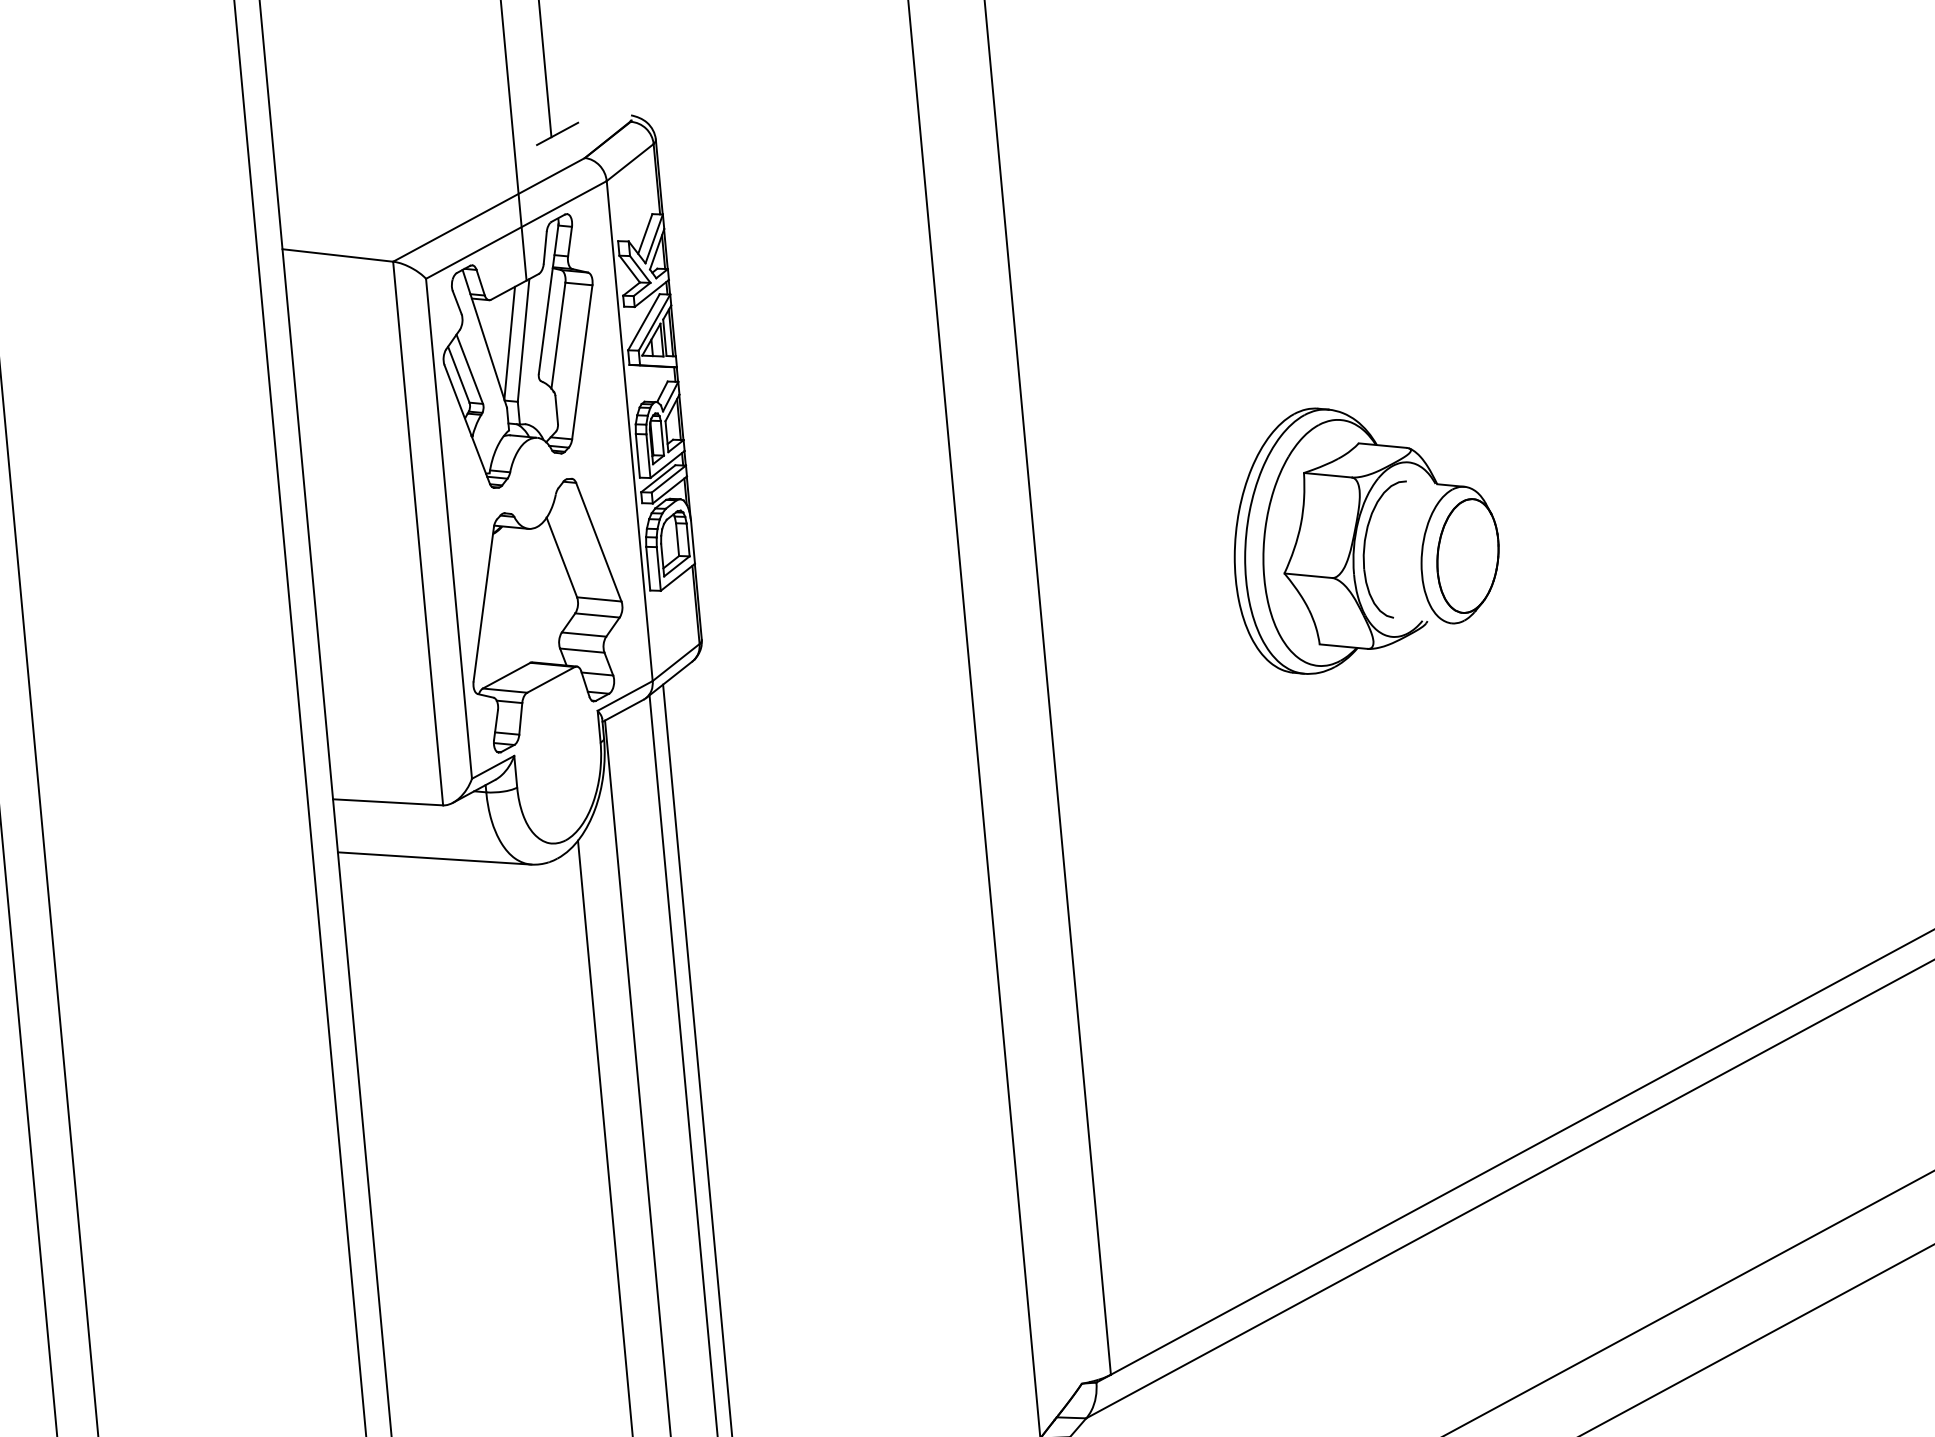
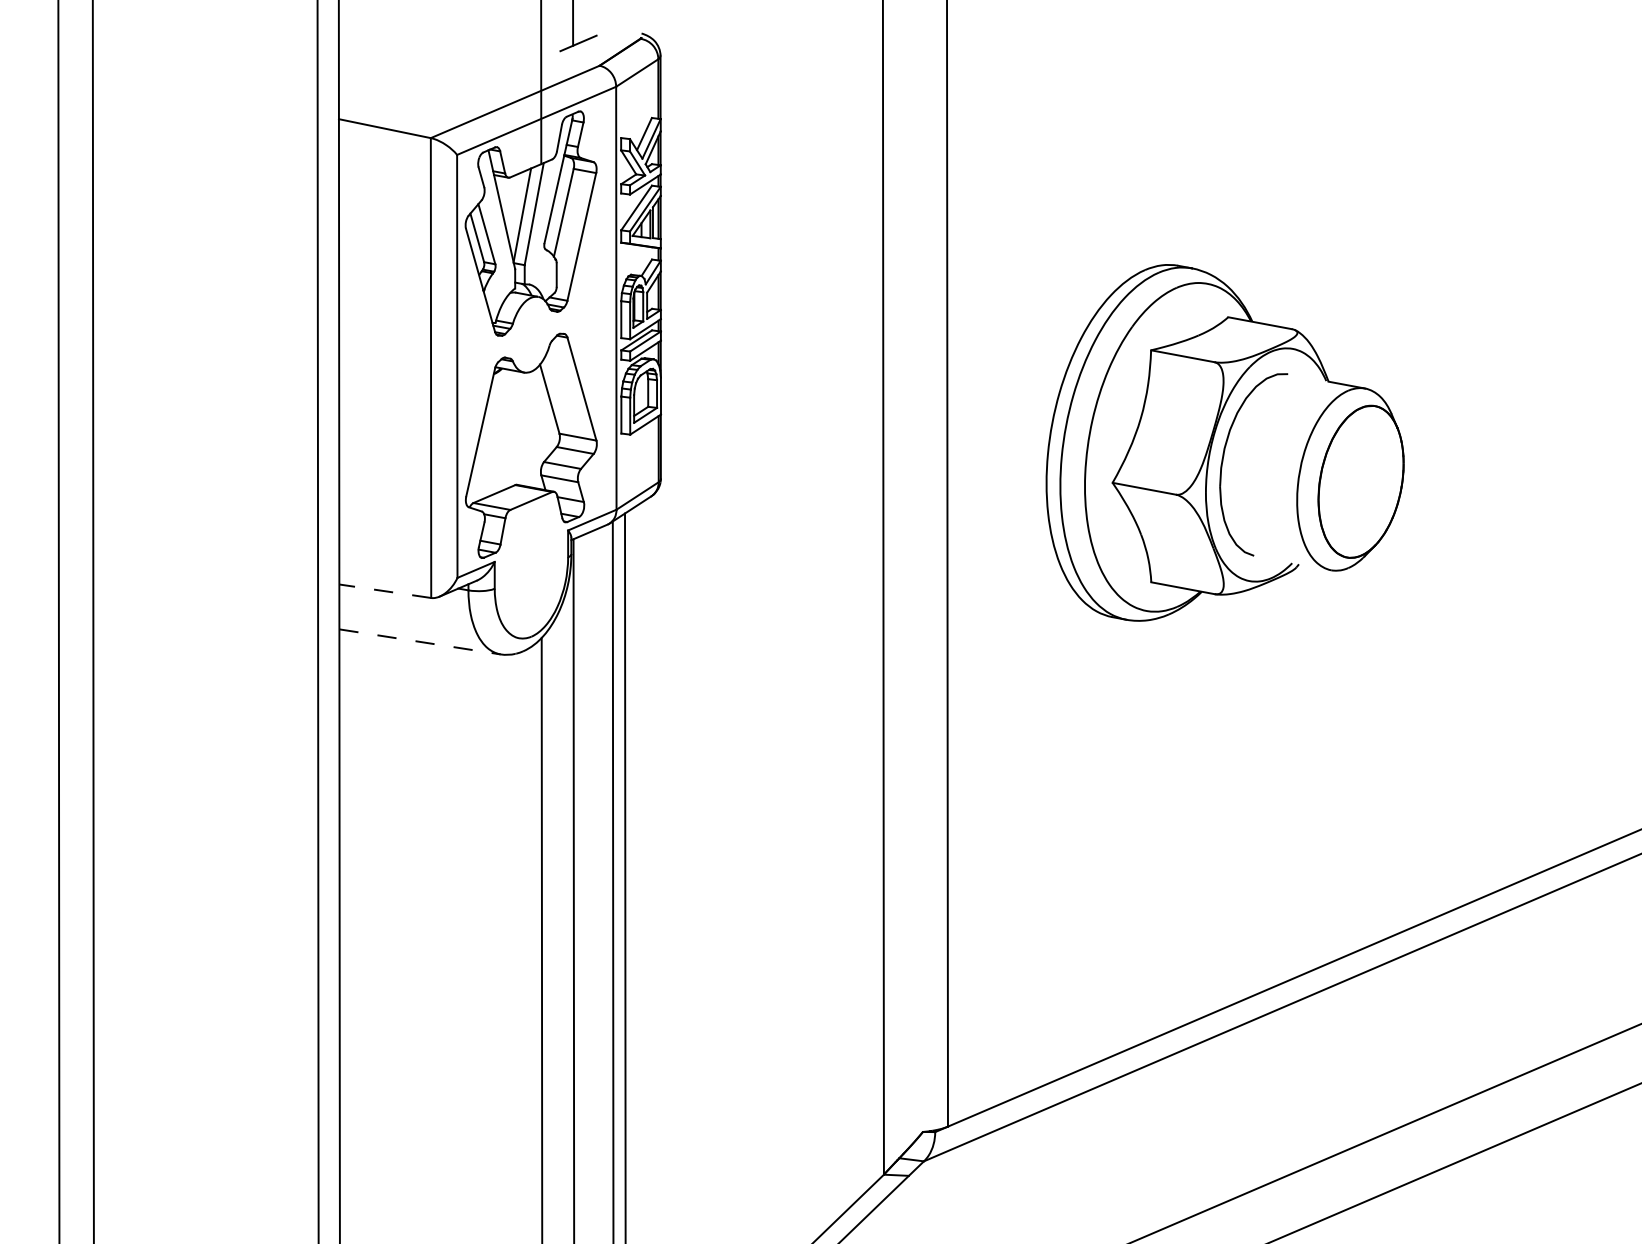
part: (1364, 536) -> (1224, 442), size x1.6
line: (387, 802) -> (384, 591), solid -> dashed
line: (435, 857) -> (420, 641), solid -> dashed

